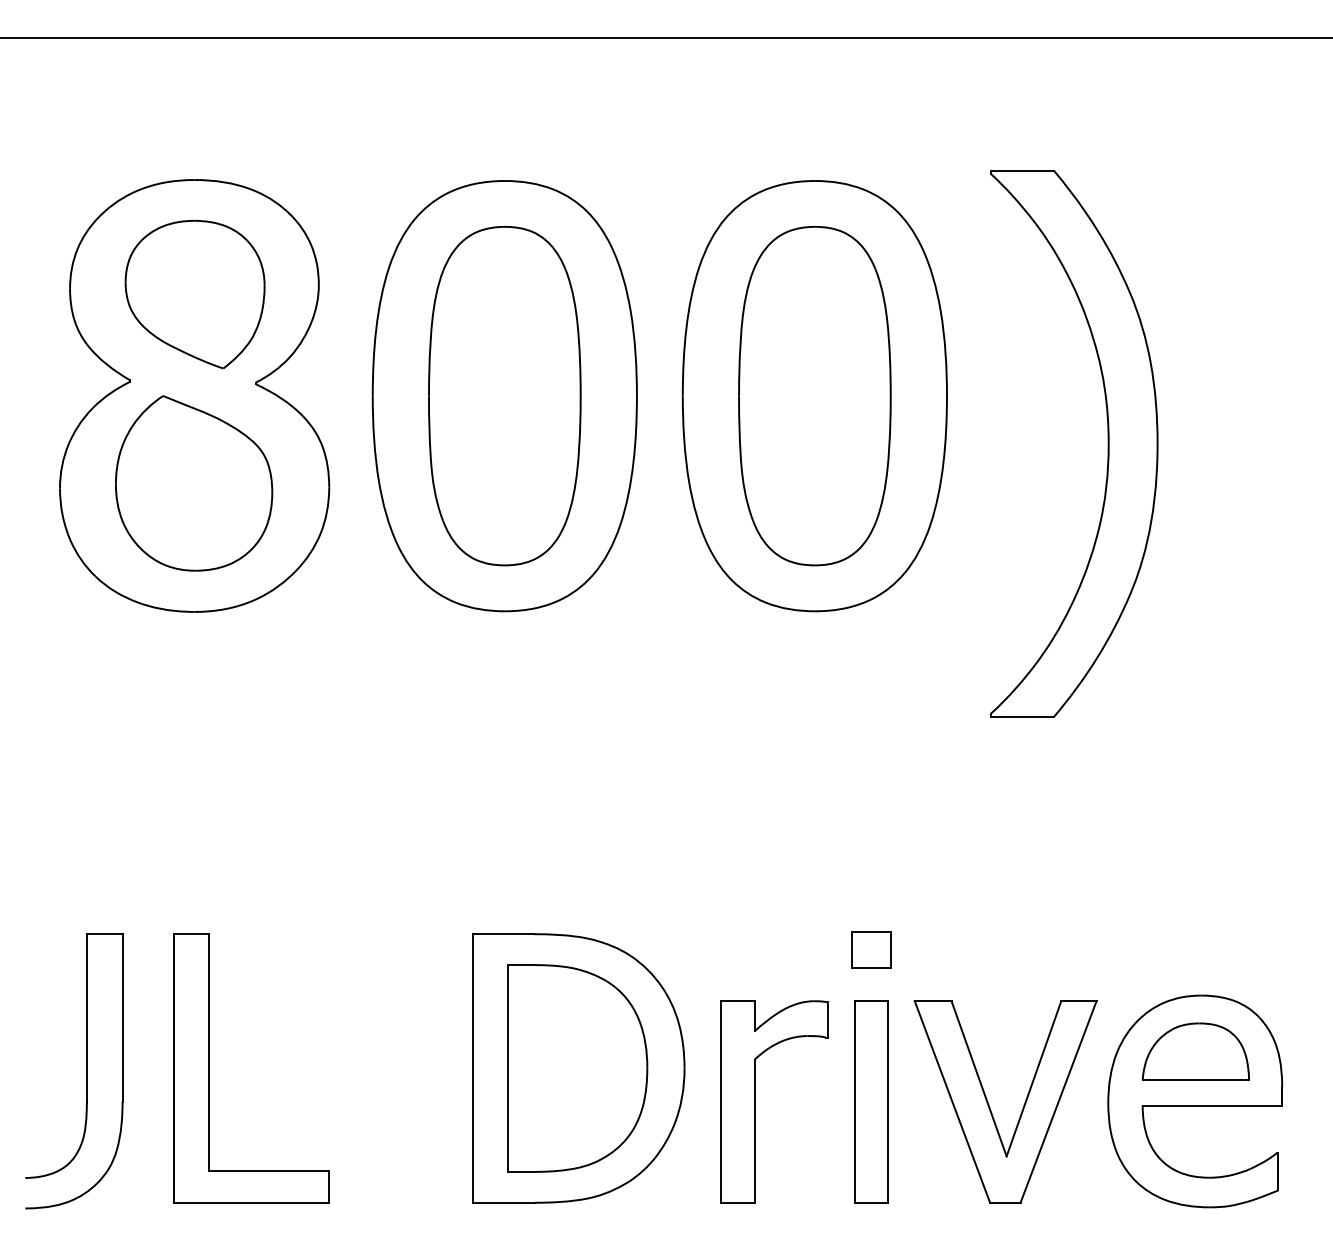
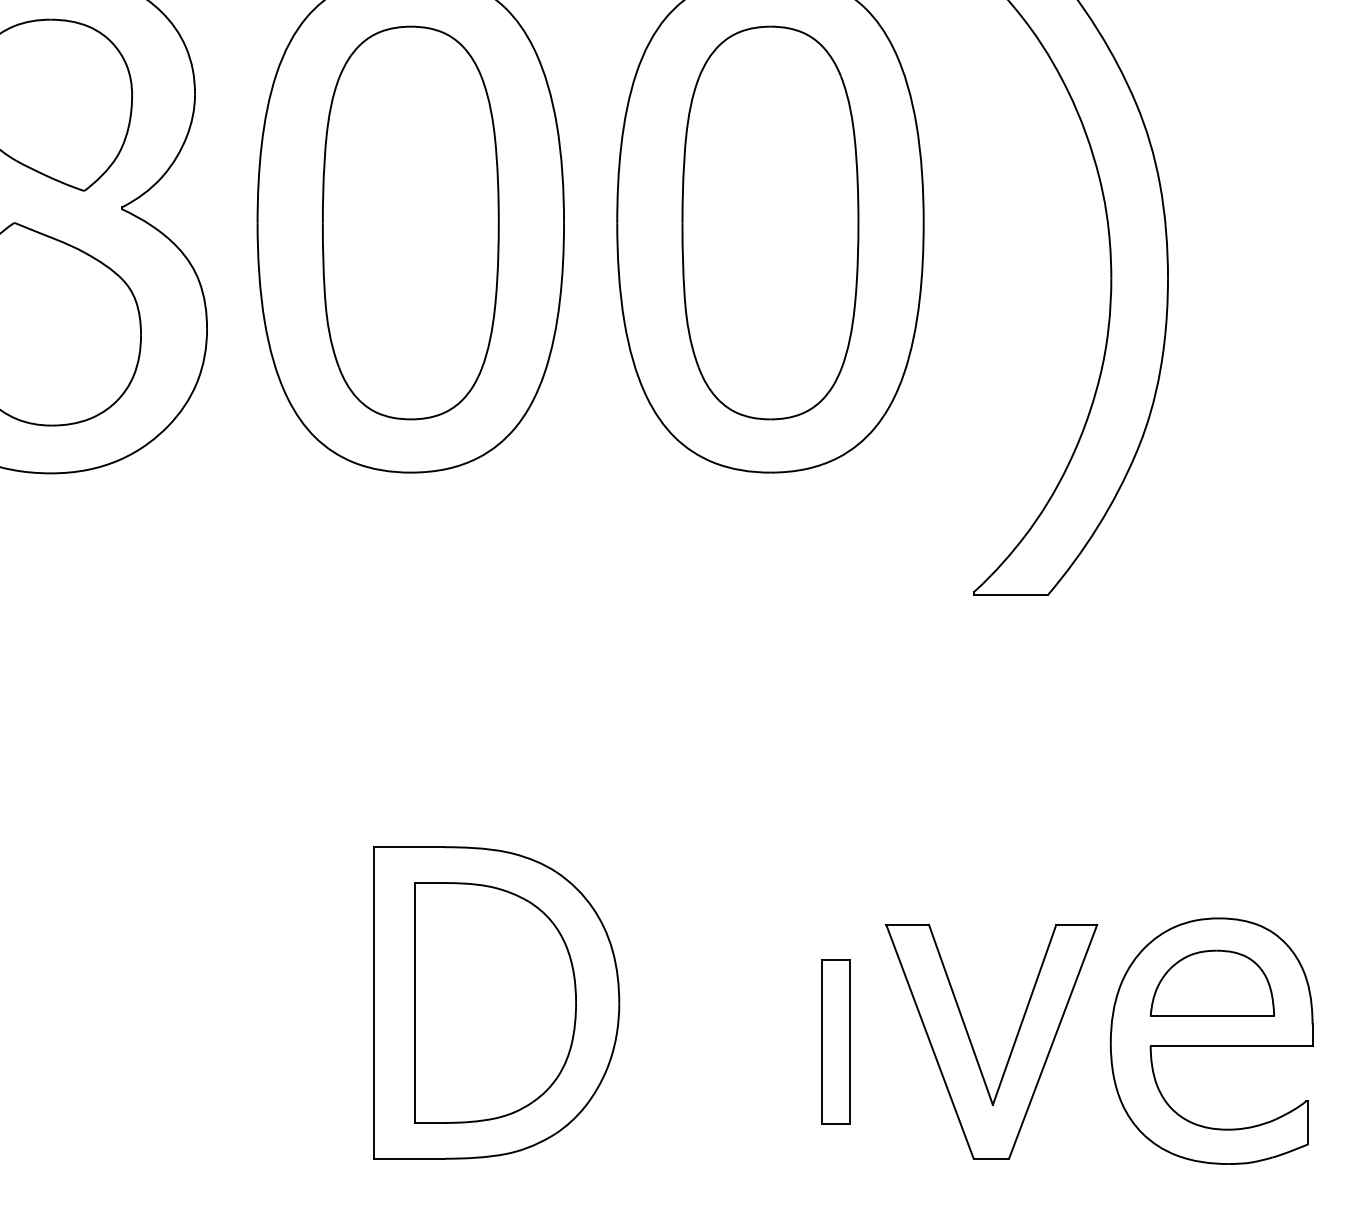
part: (871, 949) -> (836, 864), removed
part: (209, 1068) -> (68, 1002), removed
part: (755, 1101) -> (701, 1041), removed
part: (871, 1101) -> (836, 1041), size x0.7

